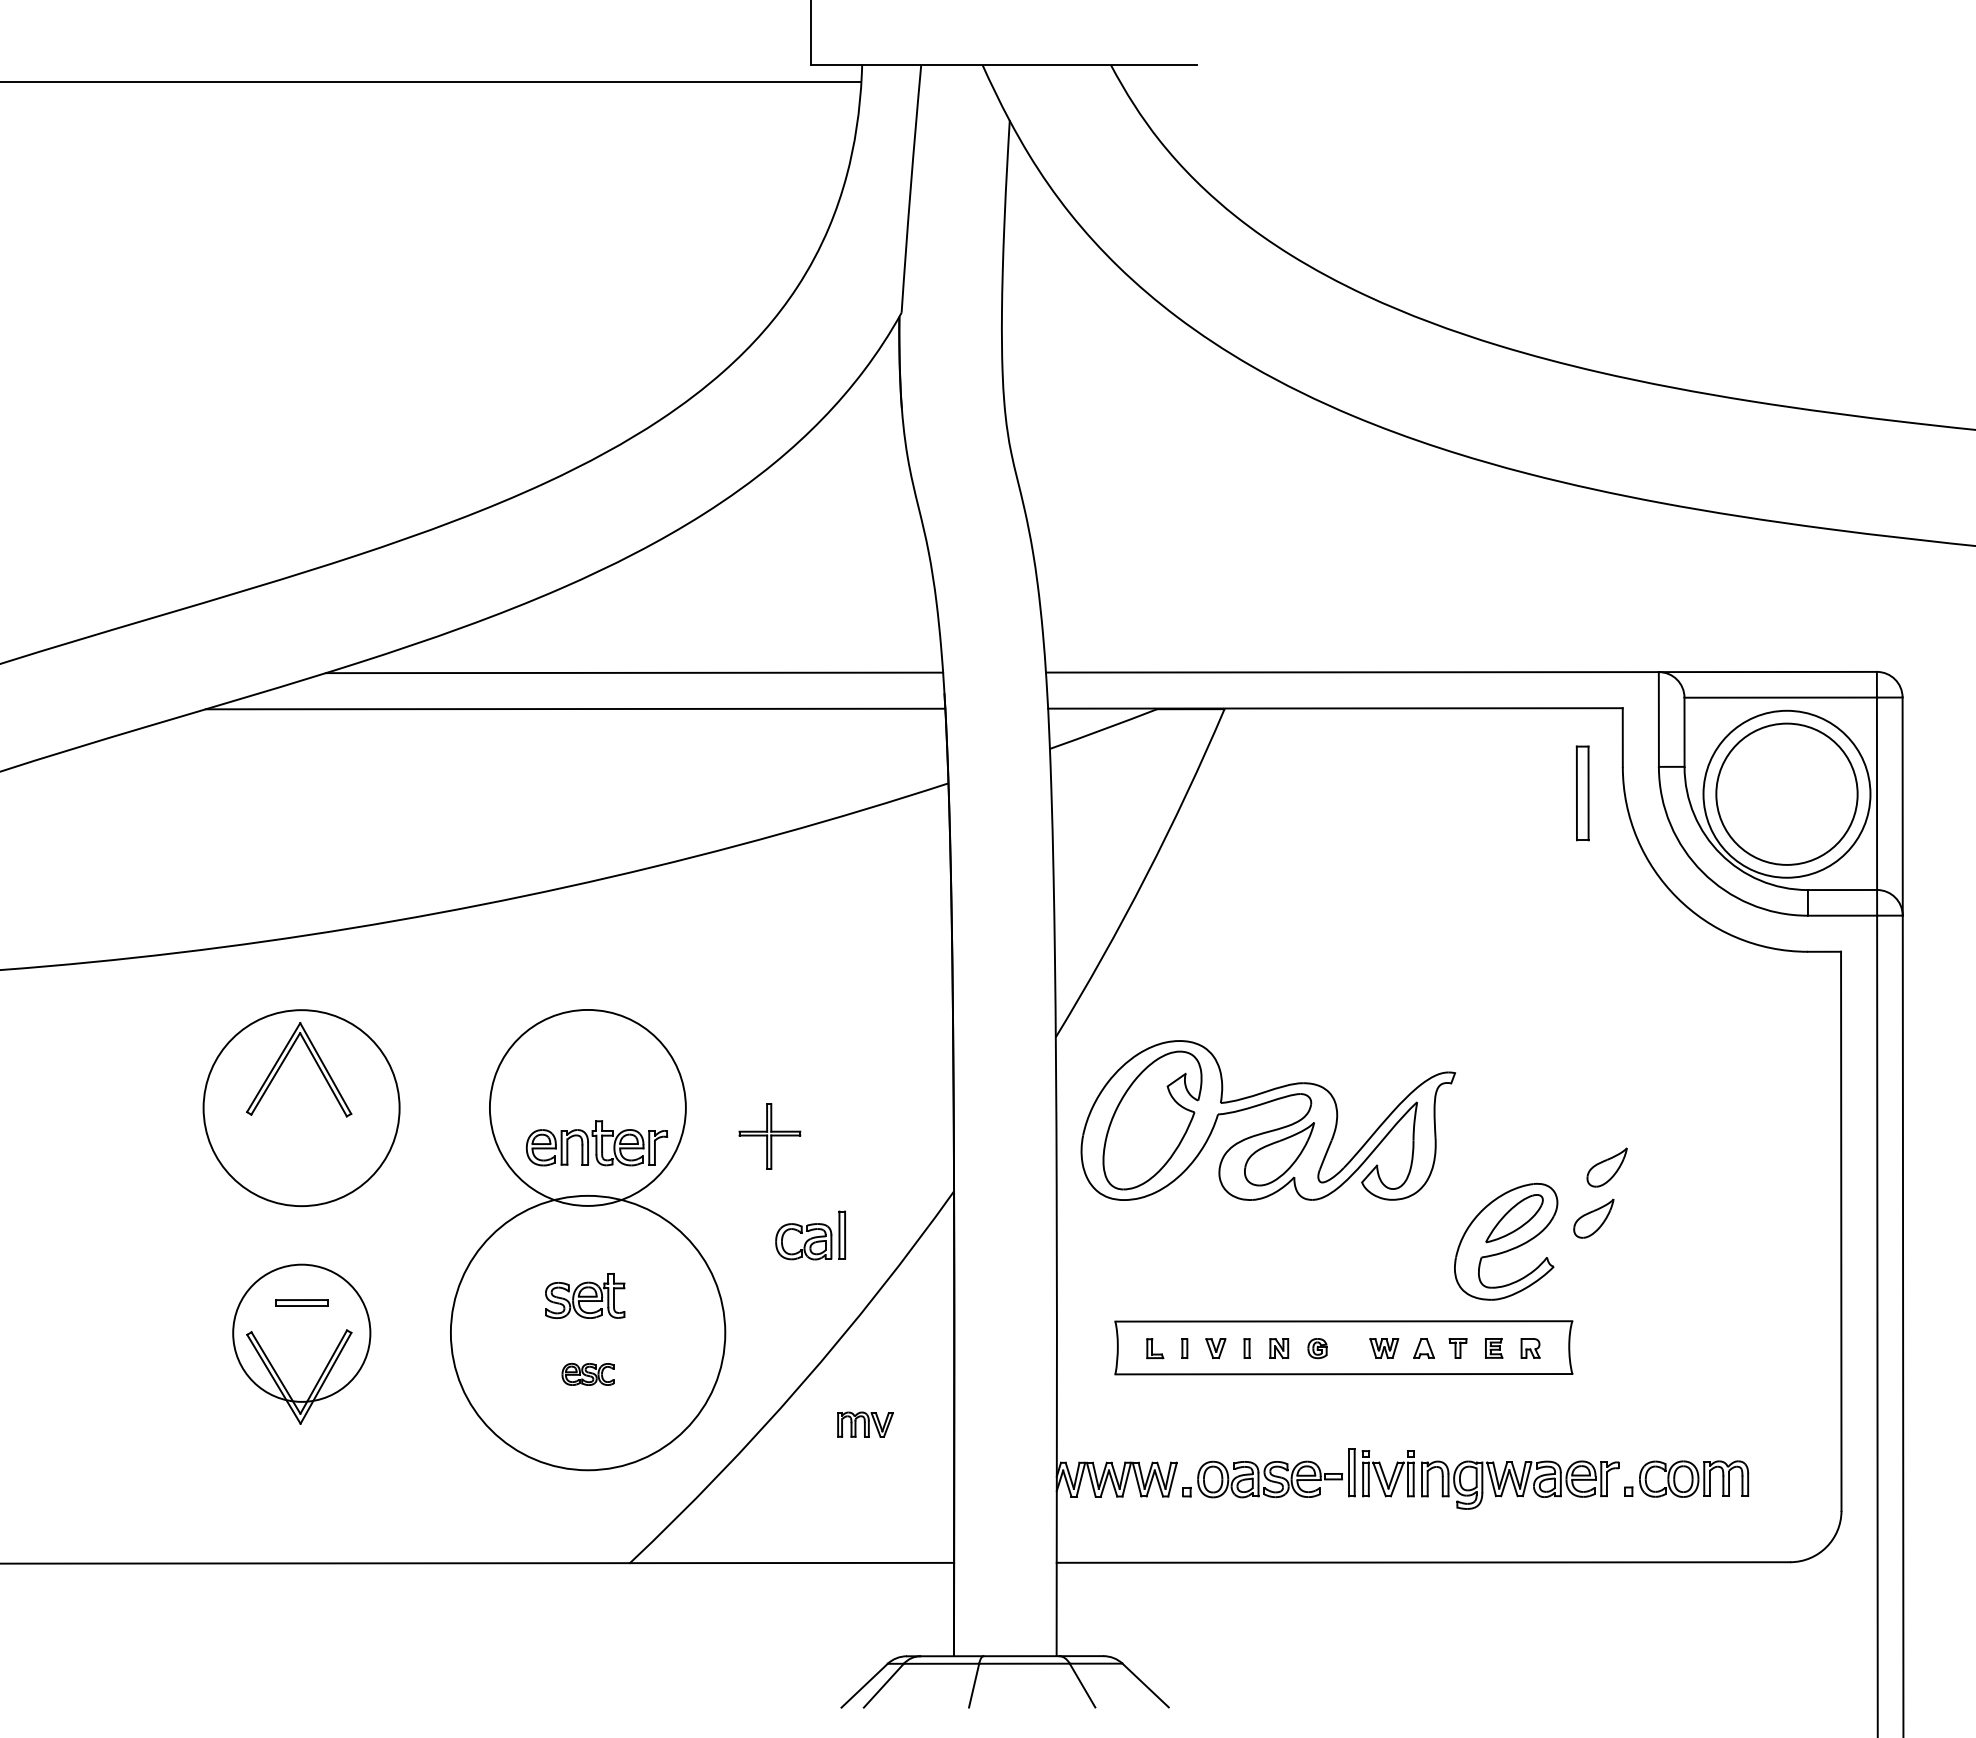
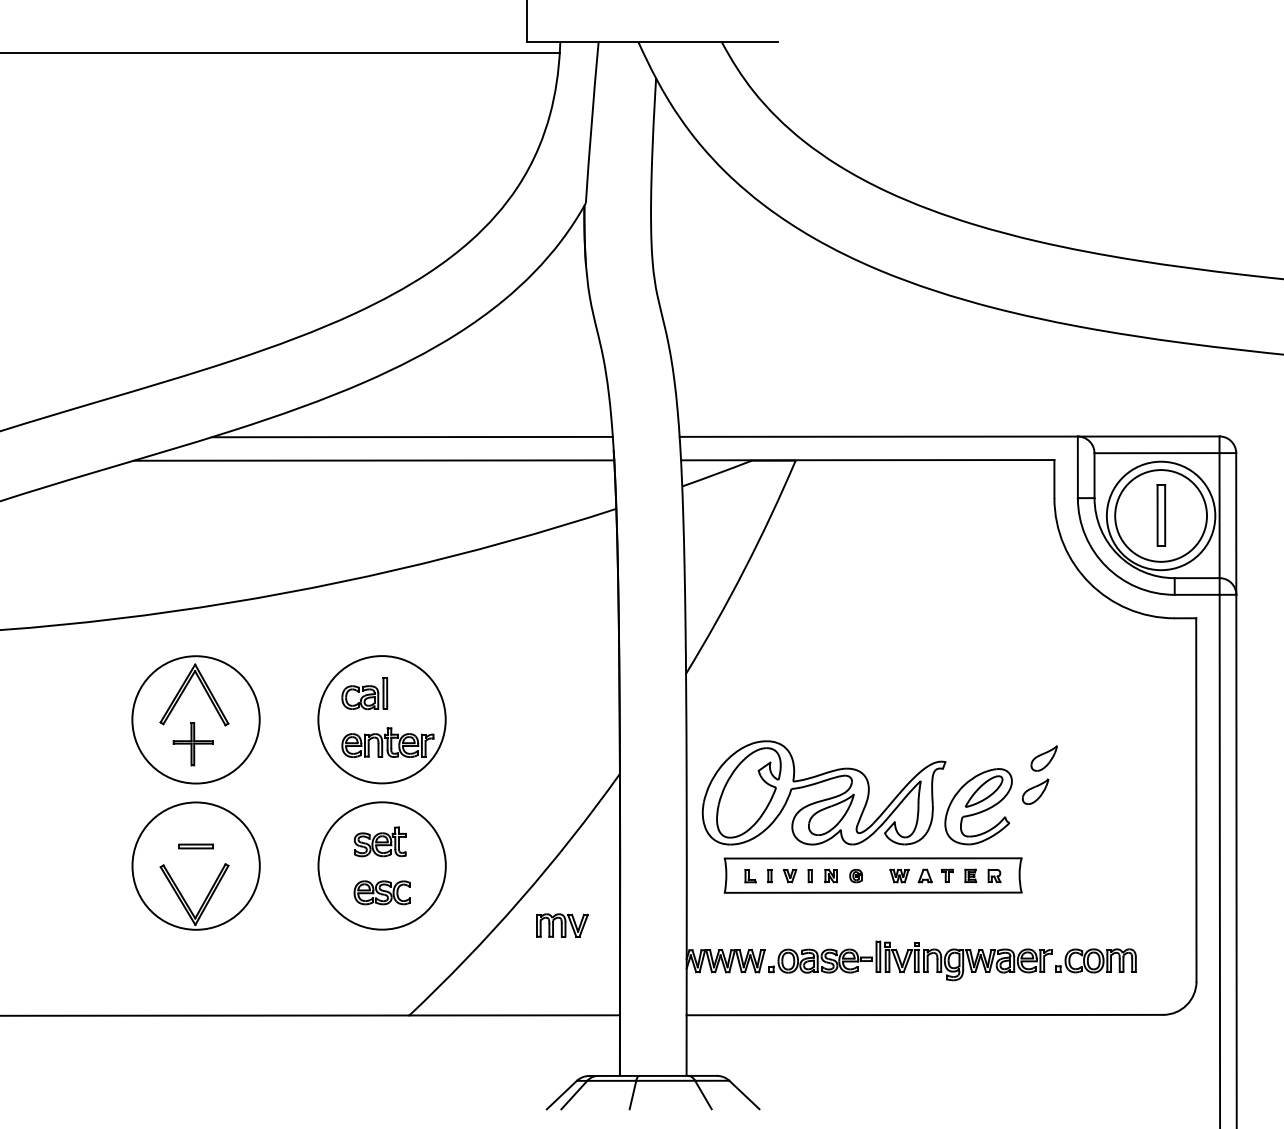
part: (1582, 793) -> (1161, 515), moved
part: (1271, 1129) -> (826, 798), moved
part: (768, 1136) -> (192, 744), moved
part: (810, 1235) -> (364, 693), moved
circle: (300, 1332) -> (195, 865), size x1.43
circle: (587, 1332) -> (381, 865), size x0.71
part: (587, 1373) -> (381, 892), size x1.67
part: (865, 1424) -> (562, 925), size x1.43

